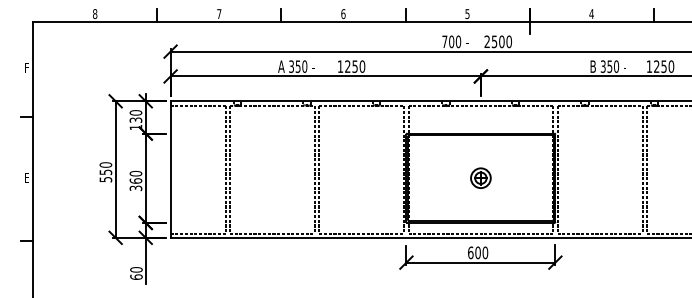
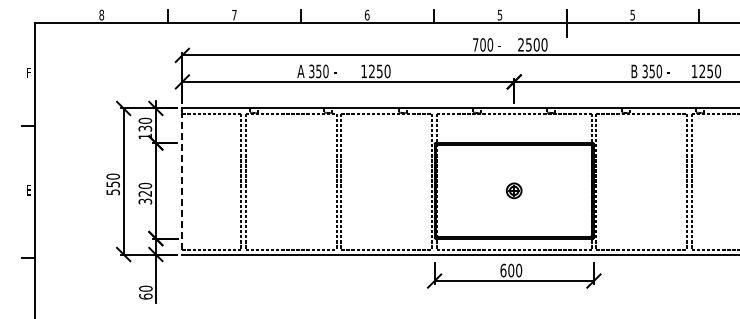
text: (591, 14) -> (632, 15), 4 -> 5
line: (170, 170) -> (182, 182), solid -> dashed
part: (480, 177) -> (513, 190), size x0.7
text: (136, 180) -> (145, 193), 360 -> 320

